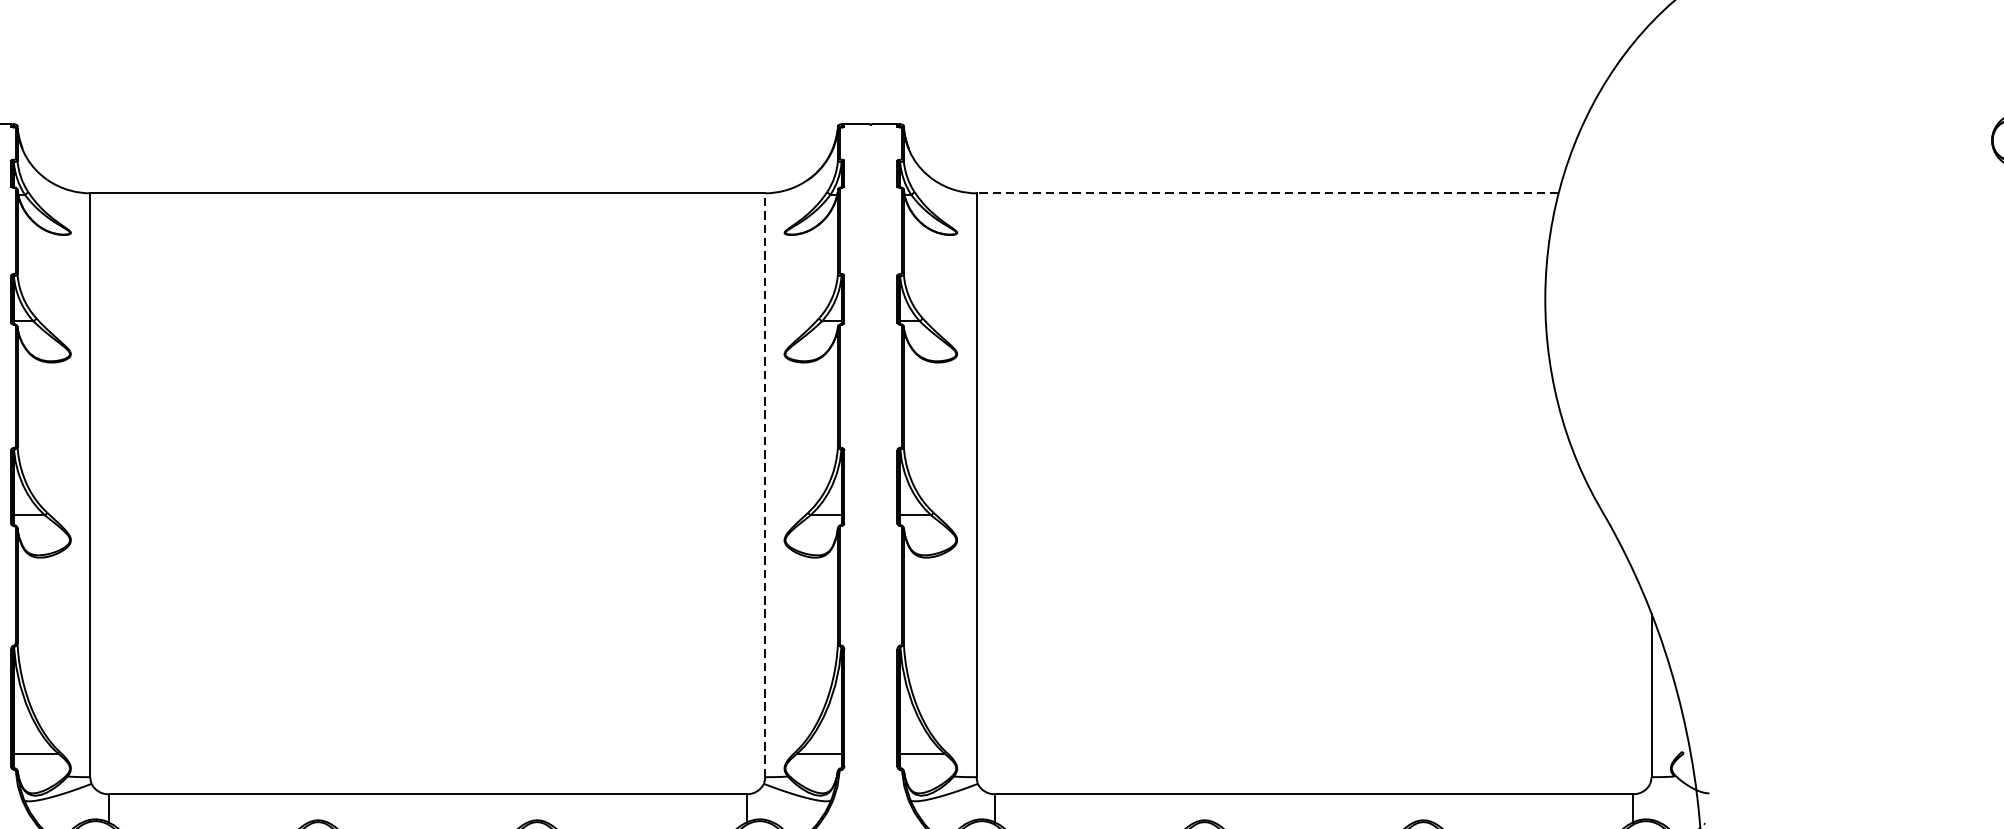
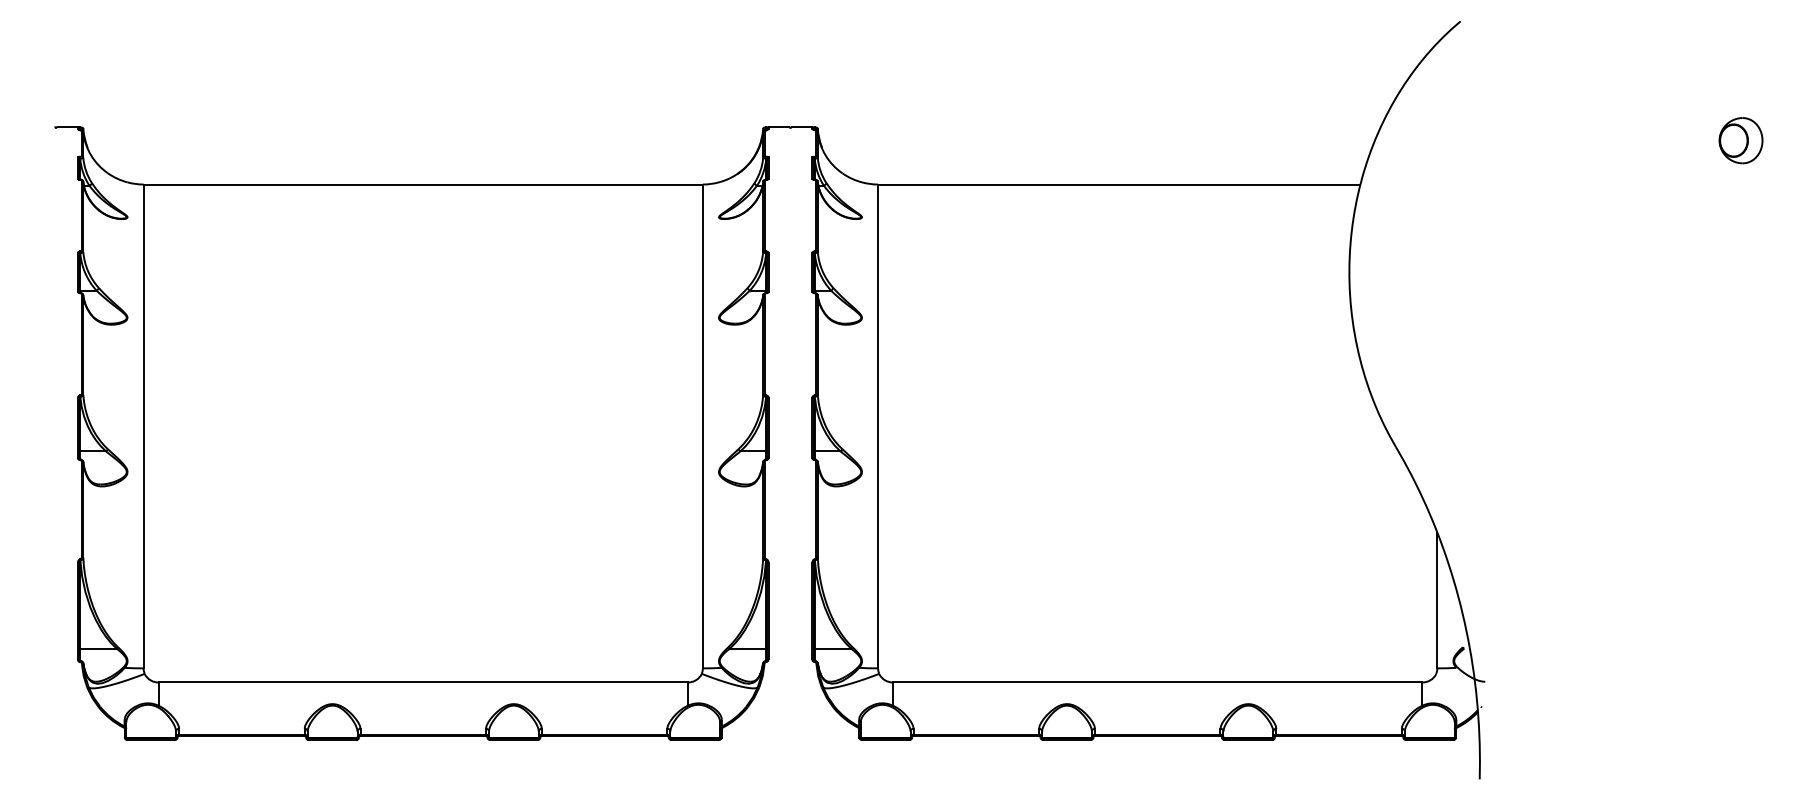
line: (1266, 193) -> (1118, 184), dashed -> solid
line: (764, 485) -> (702, 426), dashed -> solid

